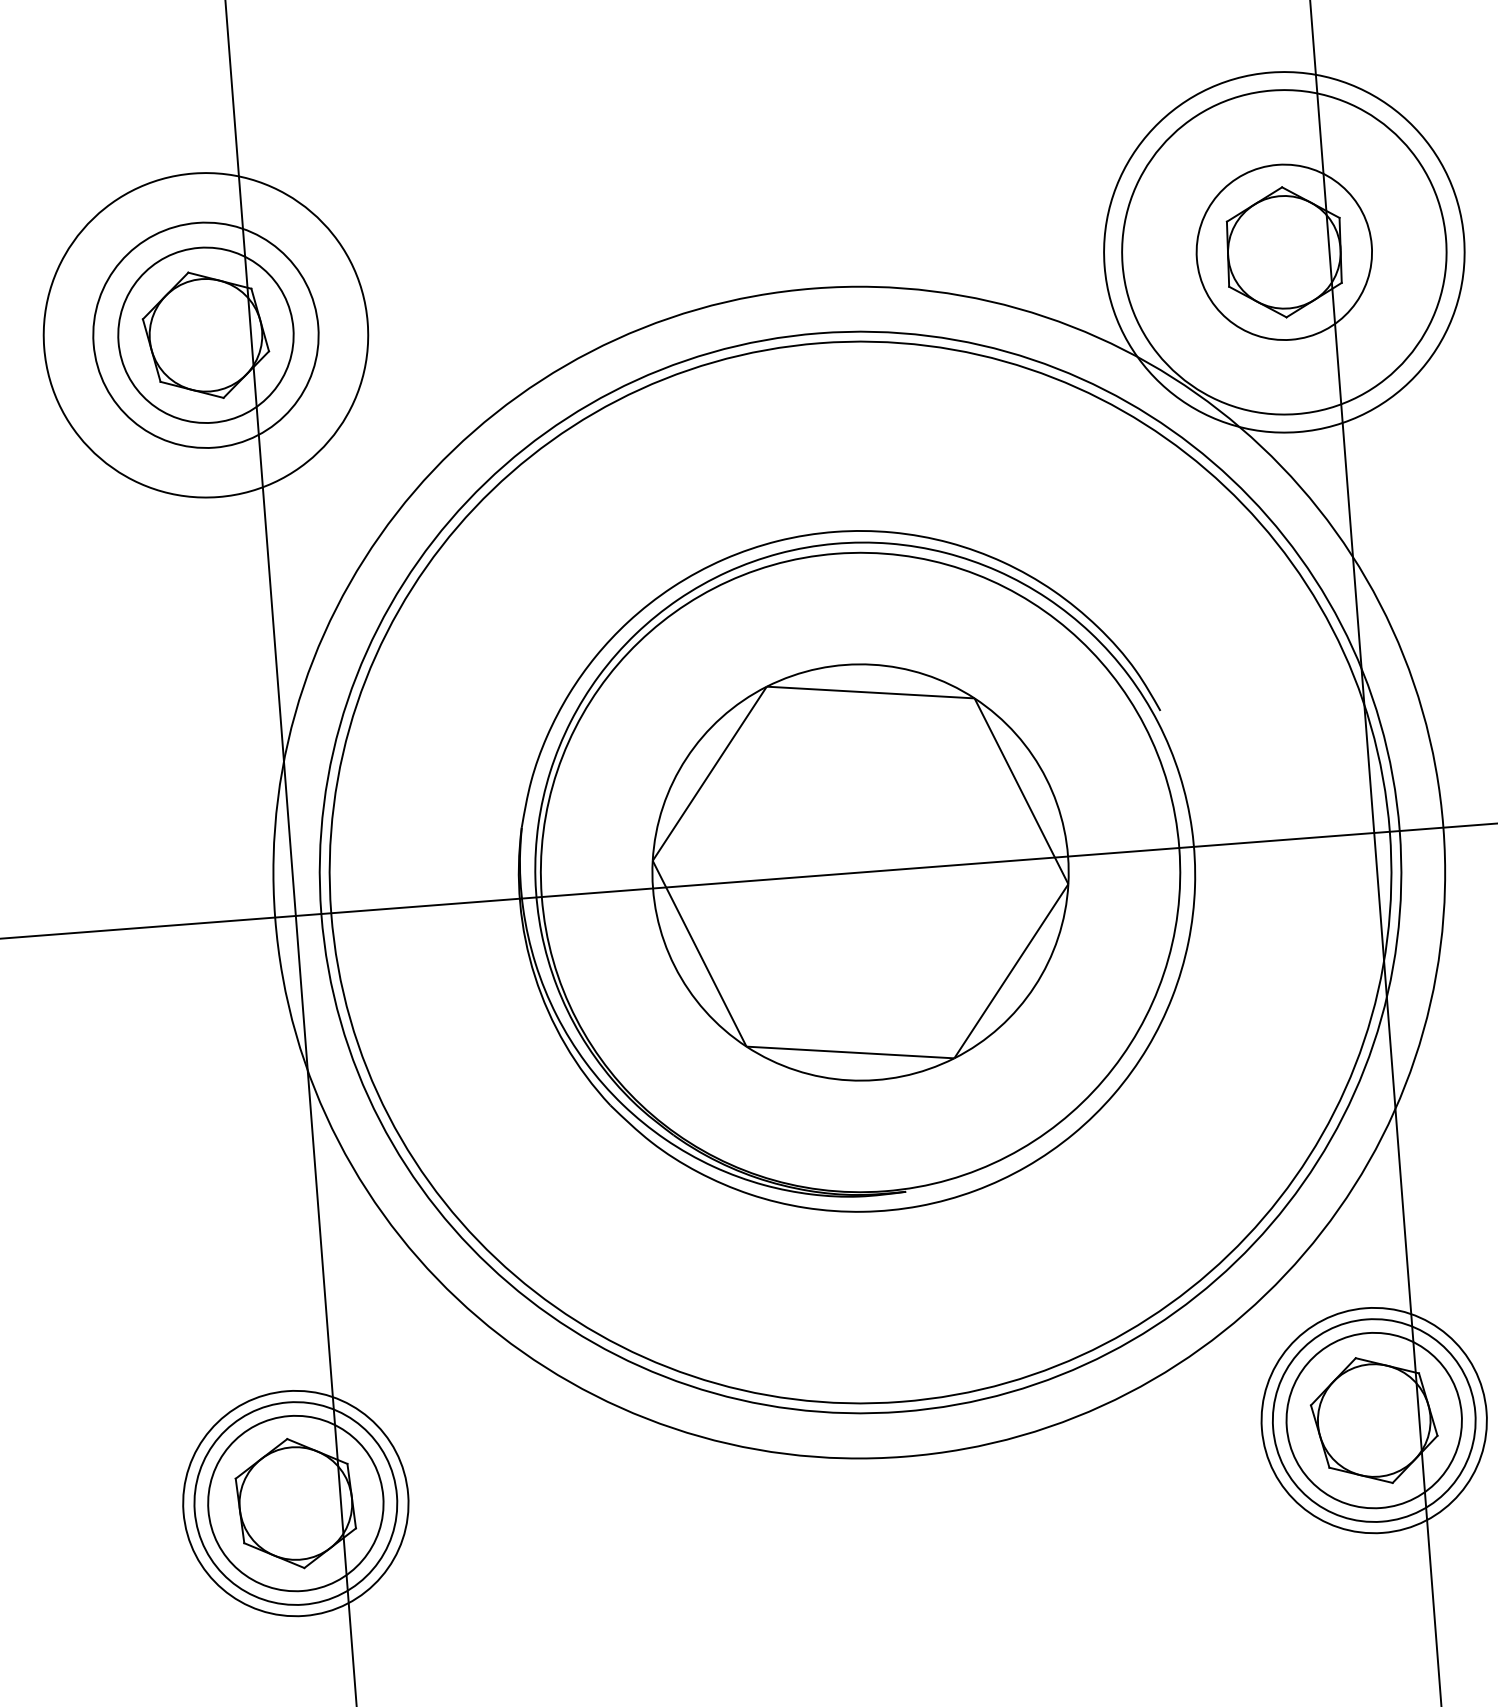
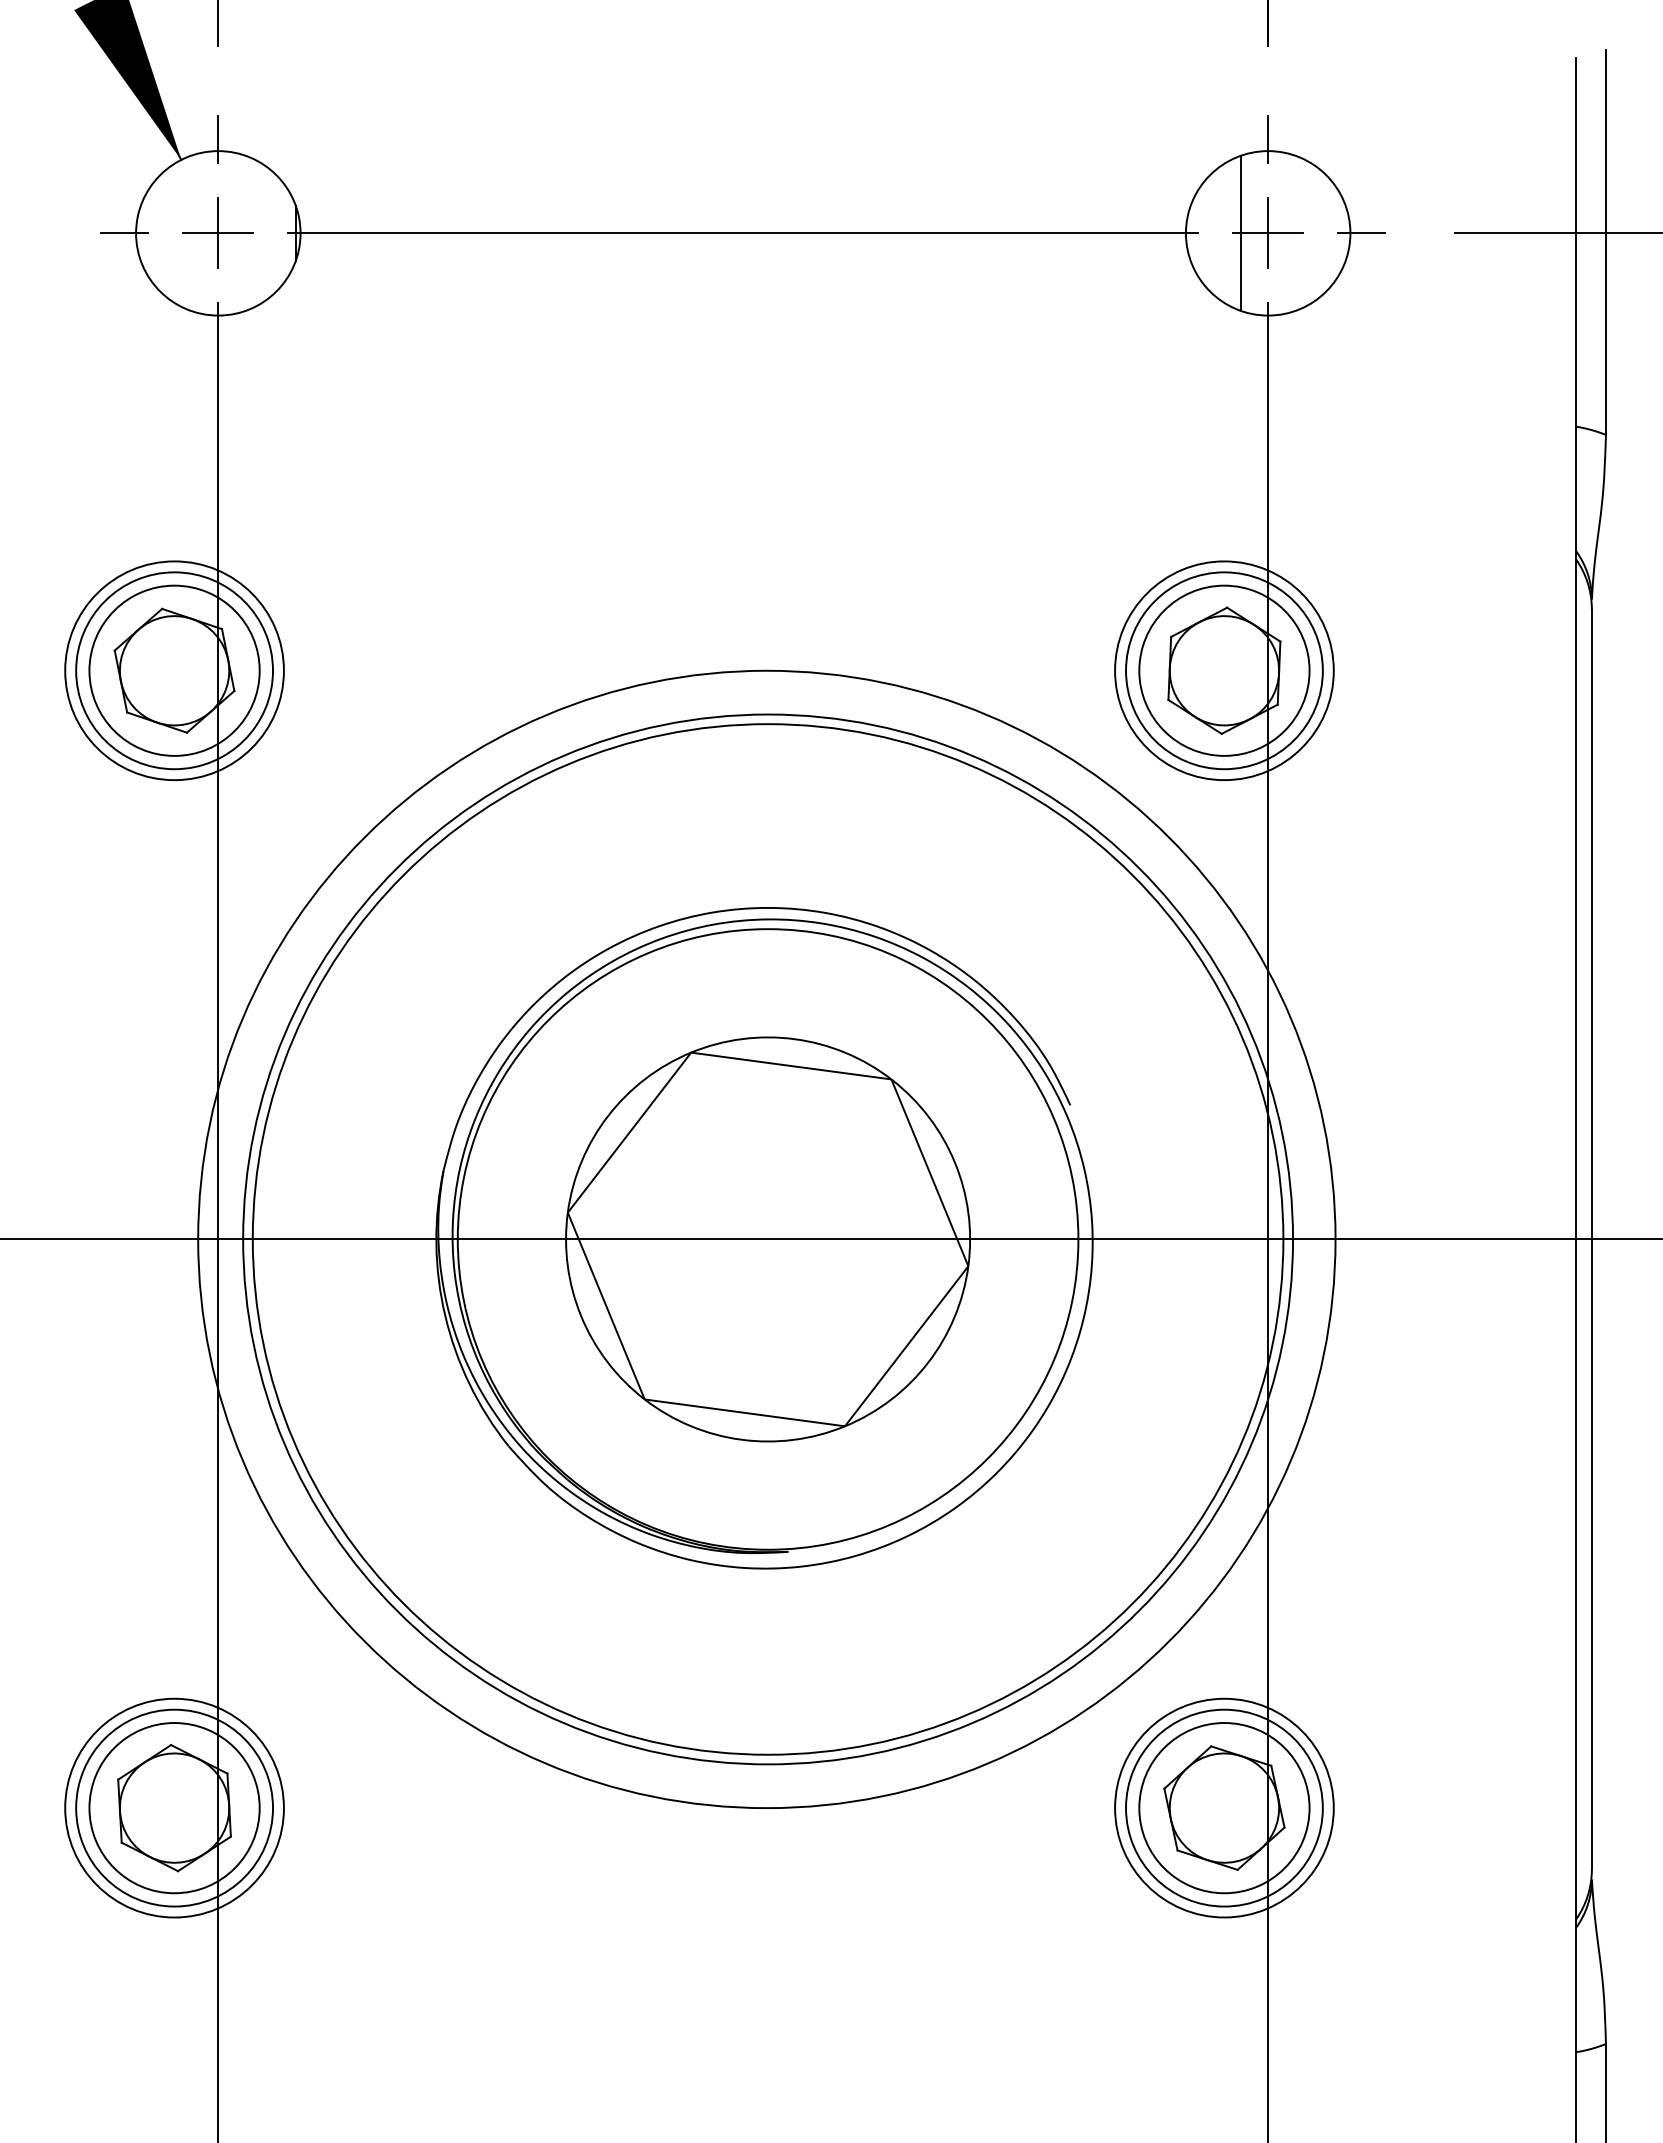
circle: (1284, 252) -> (1224, 670), size x0.62
circle: (1284, 252) -> (1224, 670), size x0.62
circle: (205, 335) -> (174, 670), size x0.62

